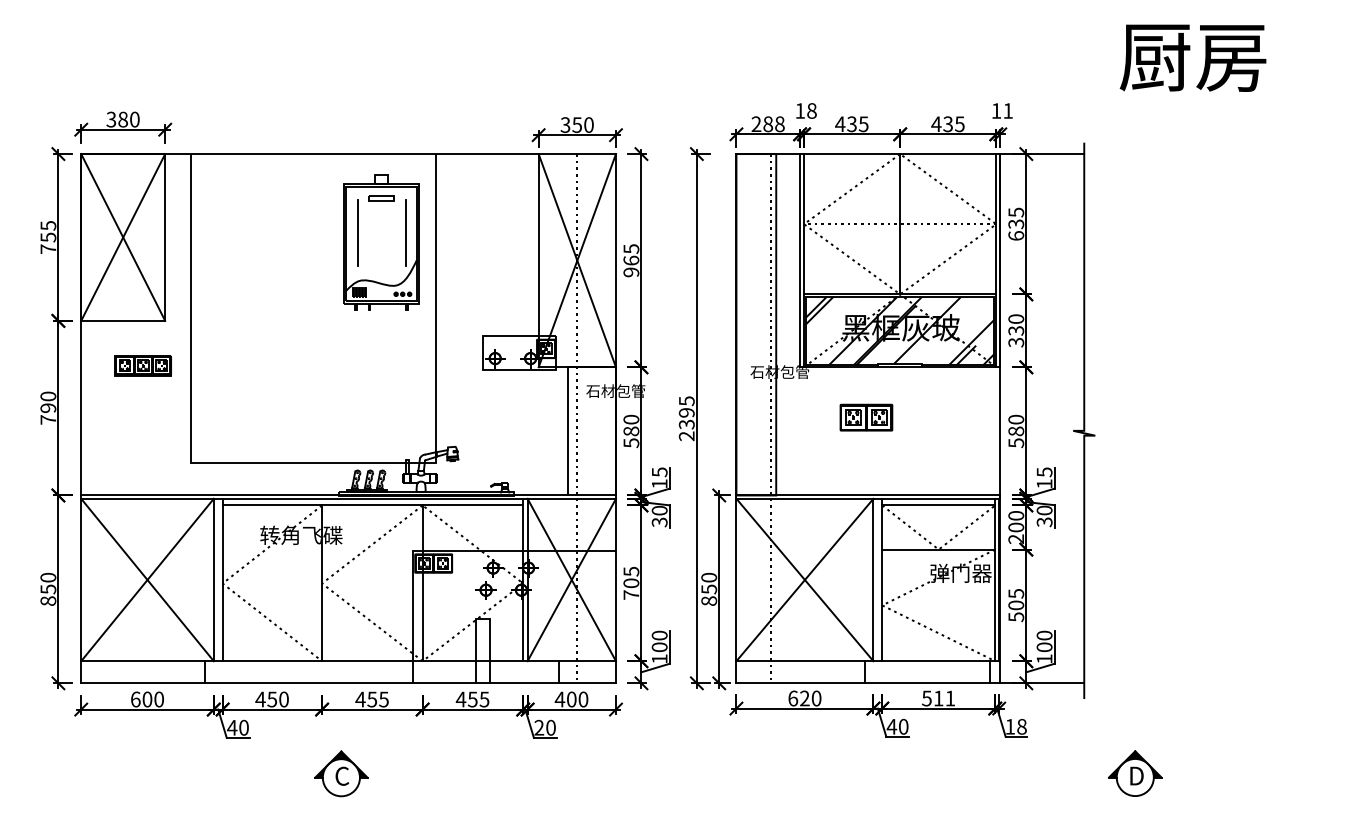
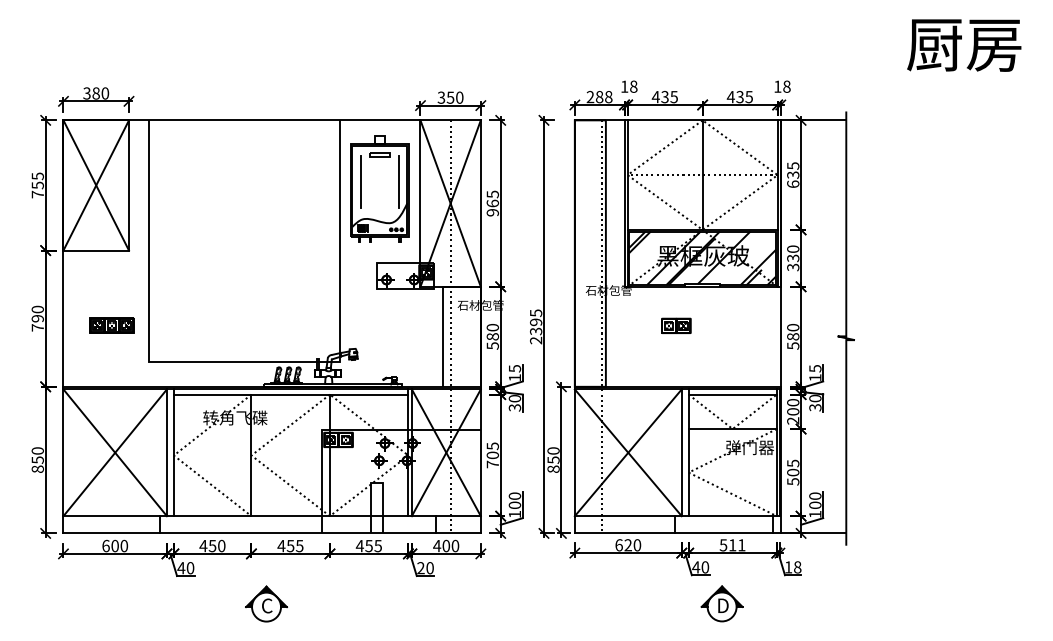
text: (1193, 58) -> (964, 45), moved
text: (1007, 110) -> (786, 86), 11 -> 18
part: (381, 241) -> (379, 188), moved
part: (142, 365) -> (111, 325), moved
part: (866, 416) -> (676, 325), size x0.71
part: (1134, 773) -> (721, 603), moved

